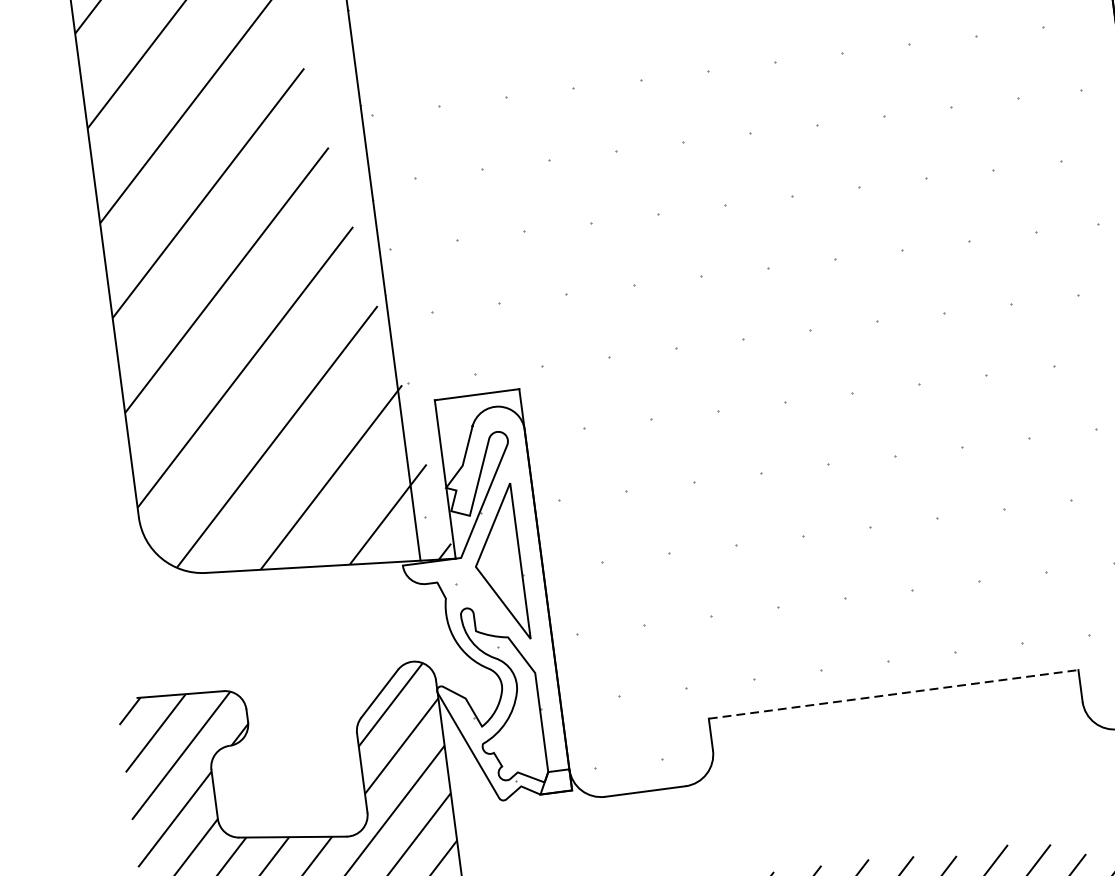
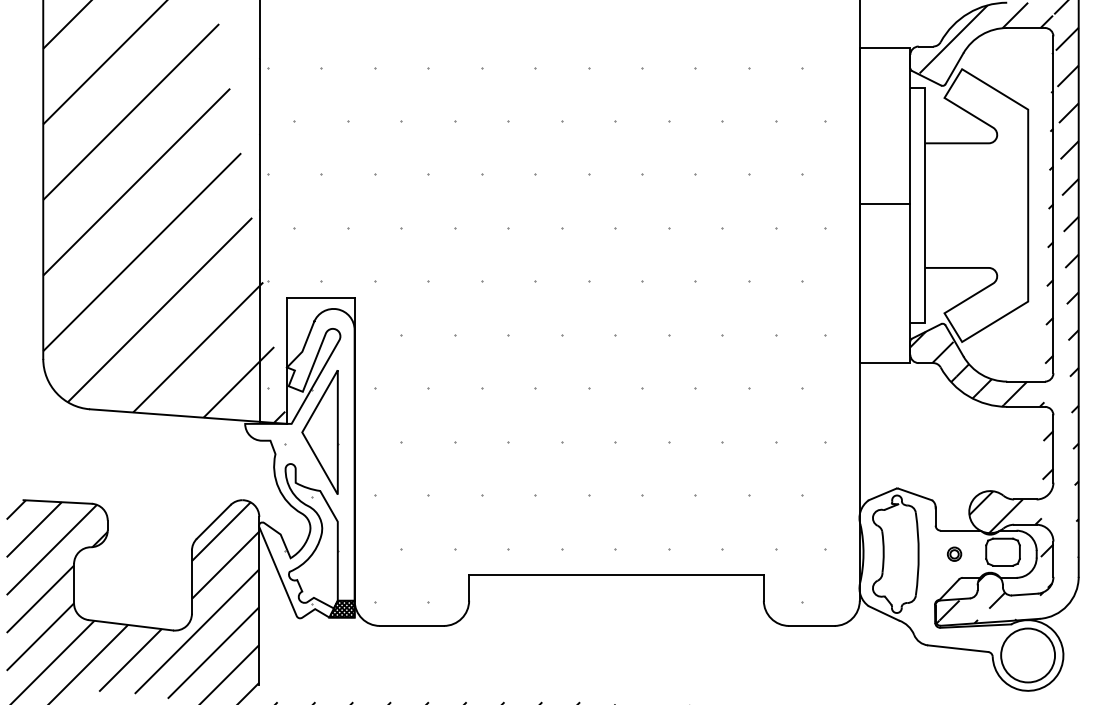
line: (893, 694) -> (616, 575), dashed -> solid
hatch: (555, 781) -> (342, 608), added

